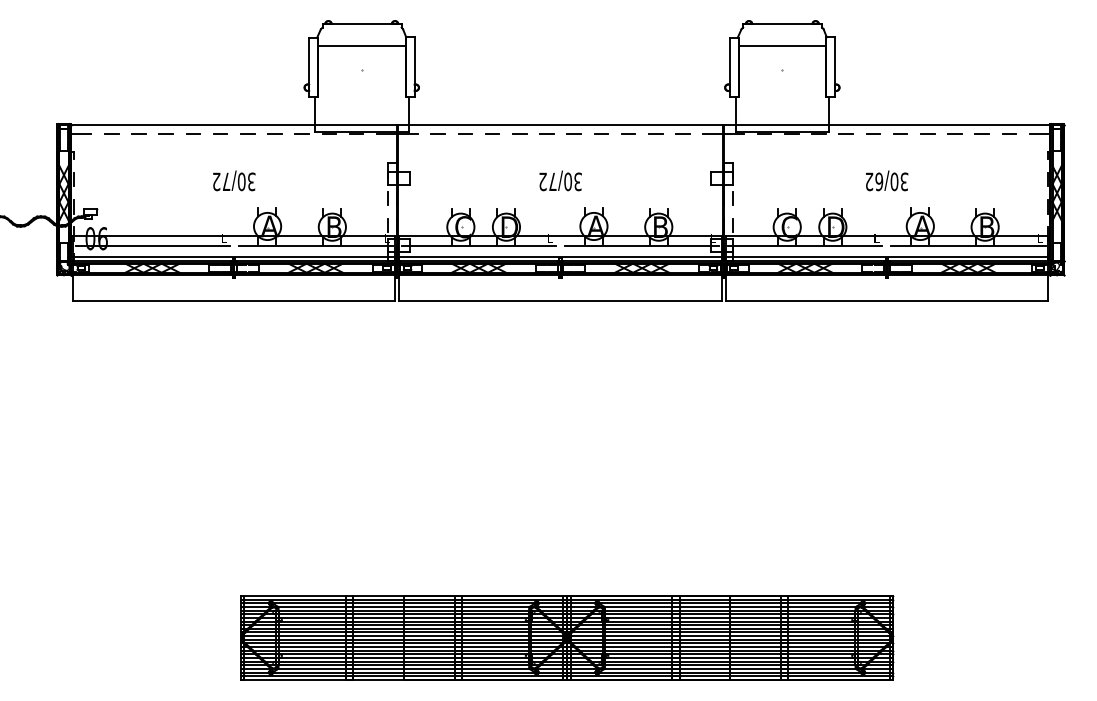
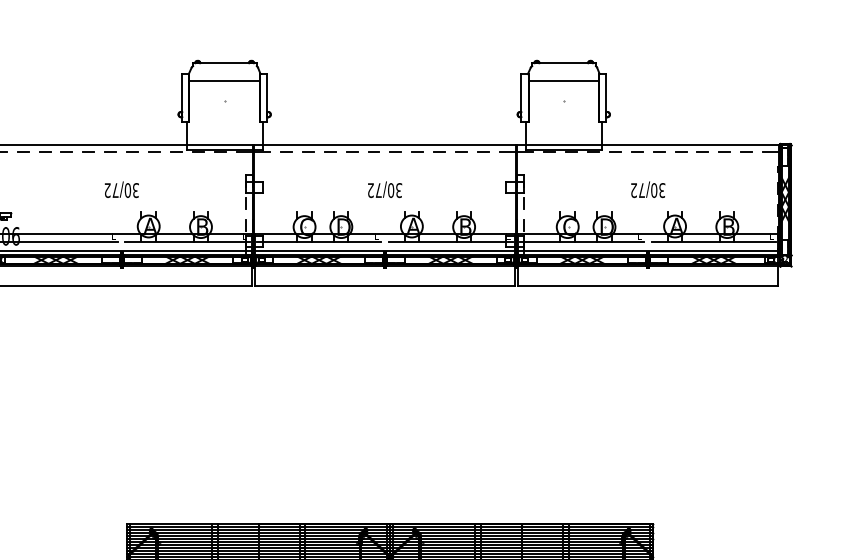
text: (879, 181) -> (642, 190), 30/62 -> 30/72

